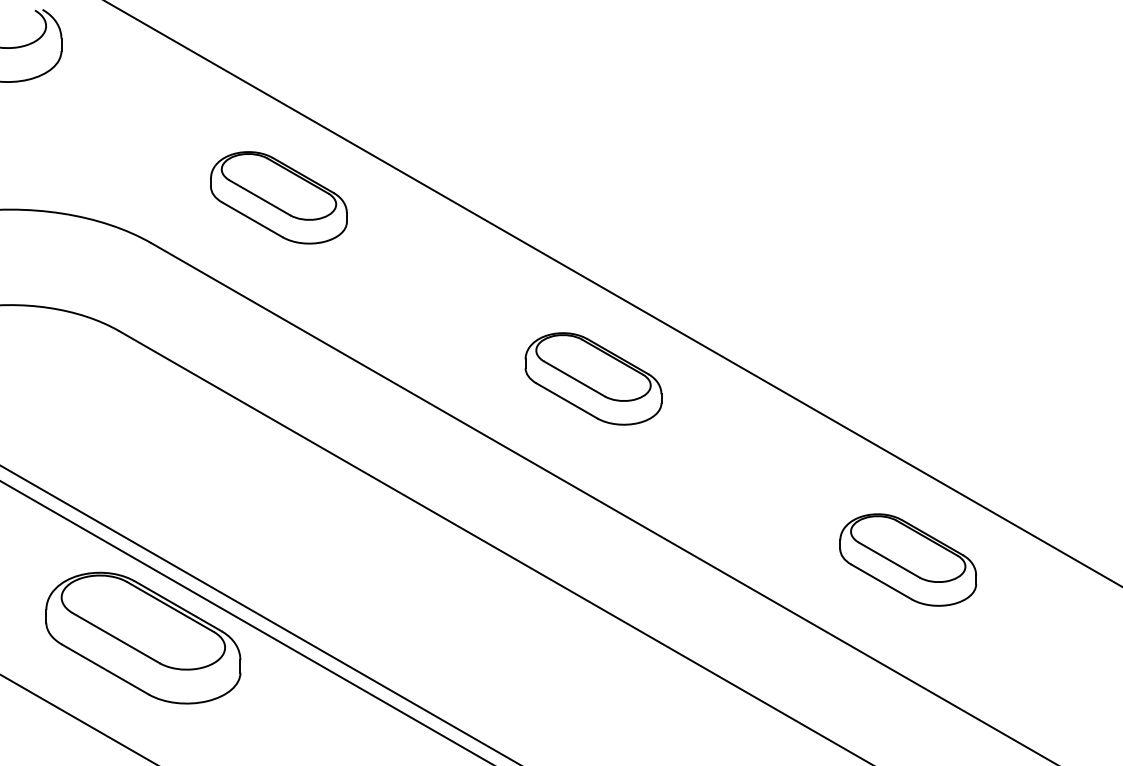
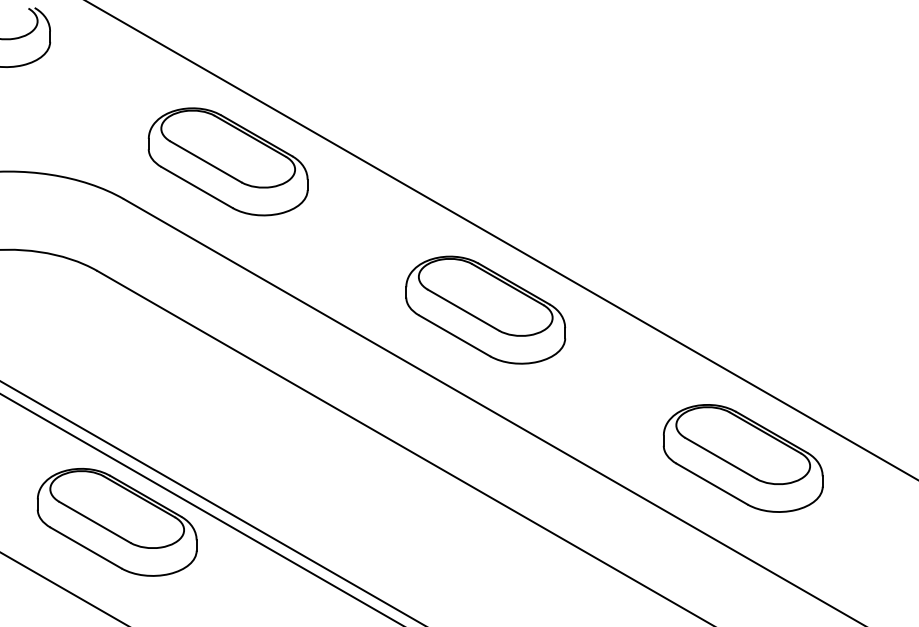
part: (278, 197) -> (227, 161), size x1.43
part: (593, 378) -> (485, 309), size x1.43
part: (908, 559) -> (743, 457), size x1.43

